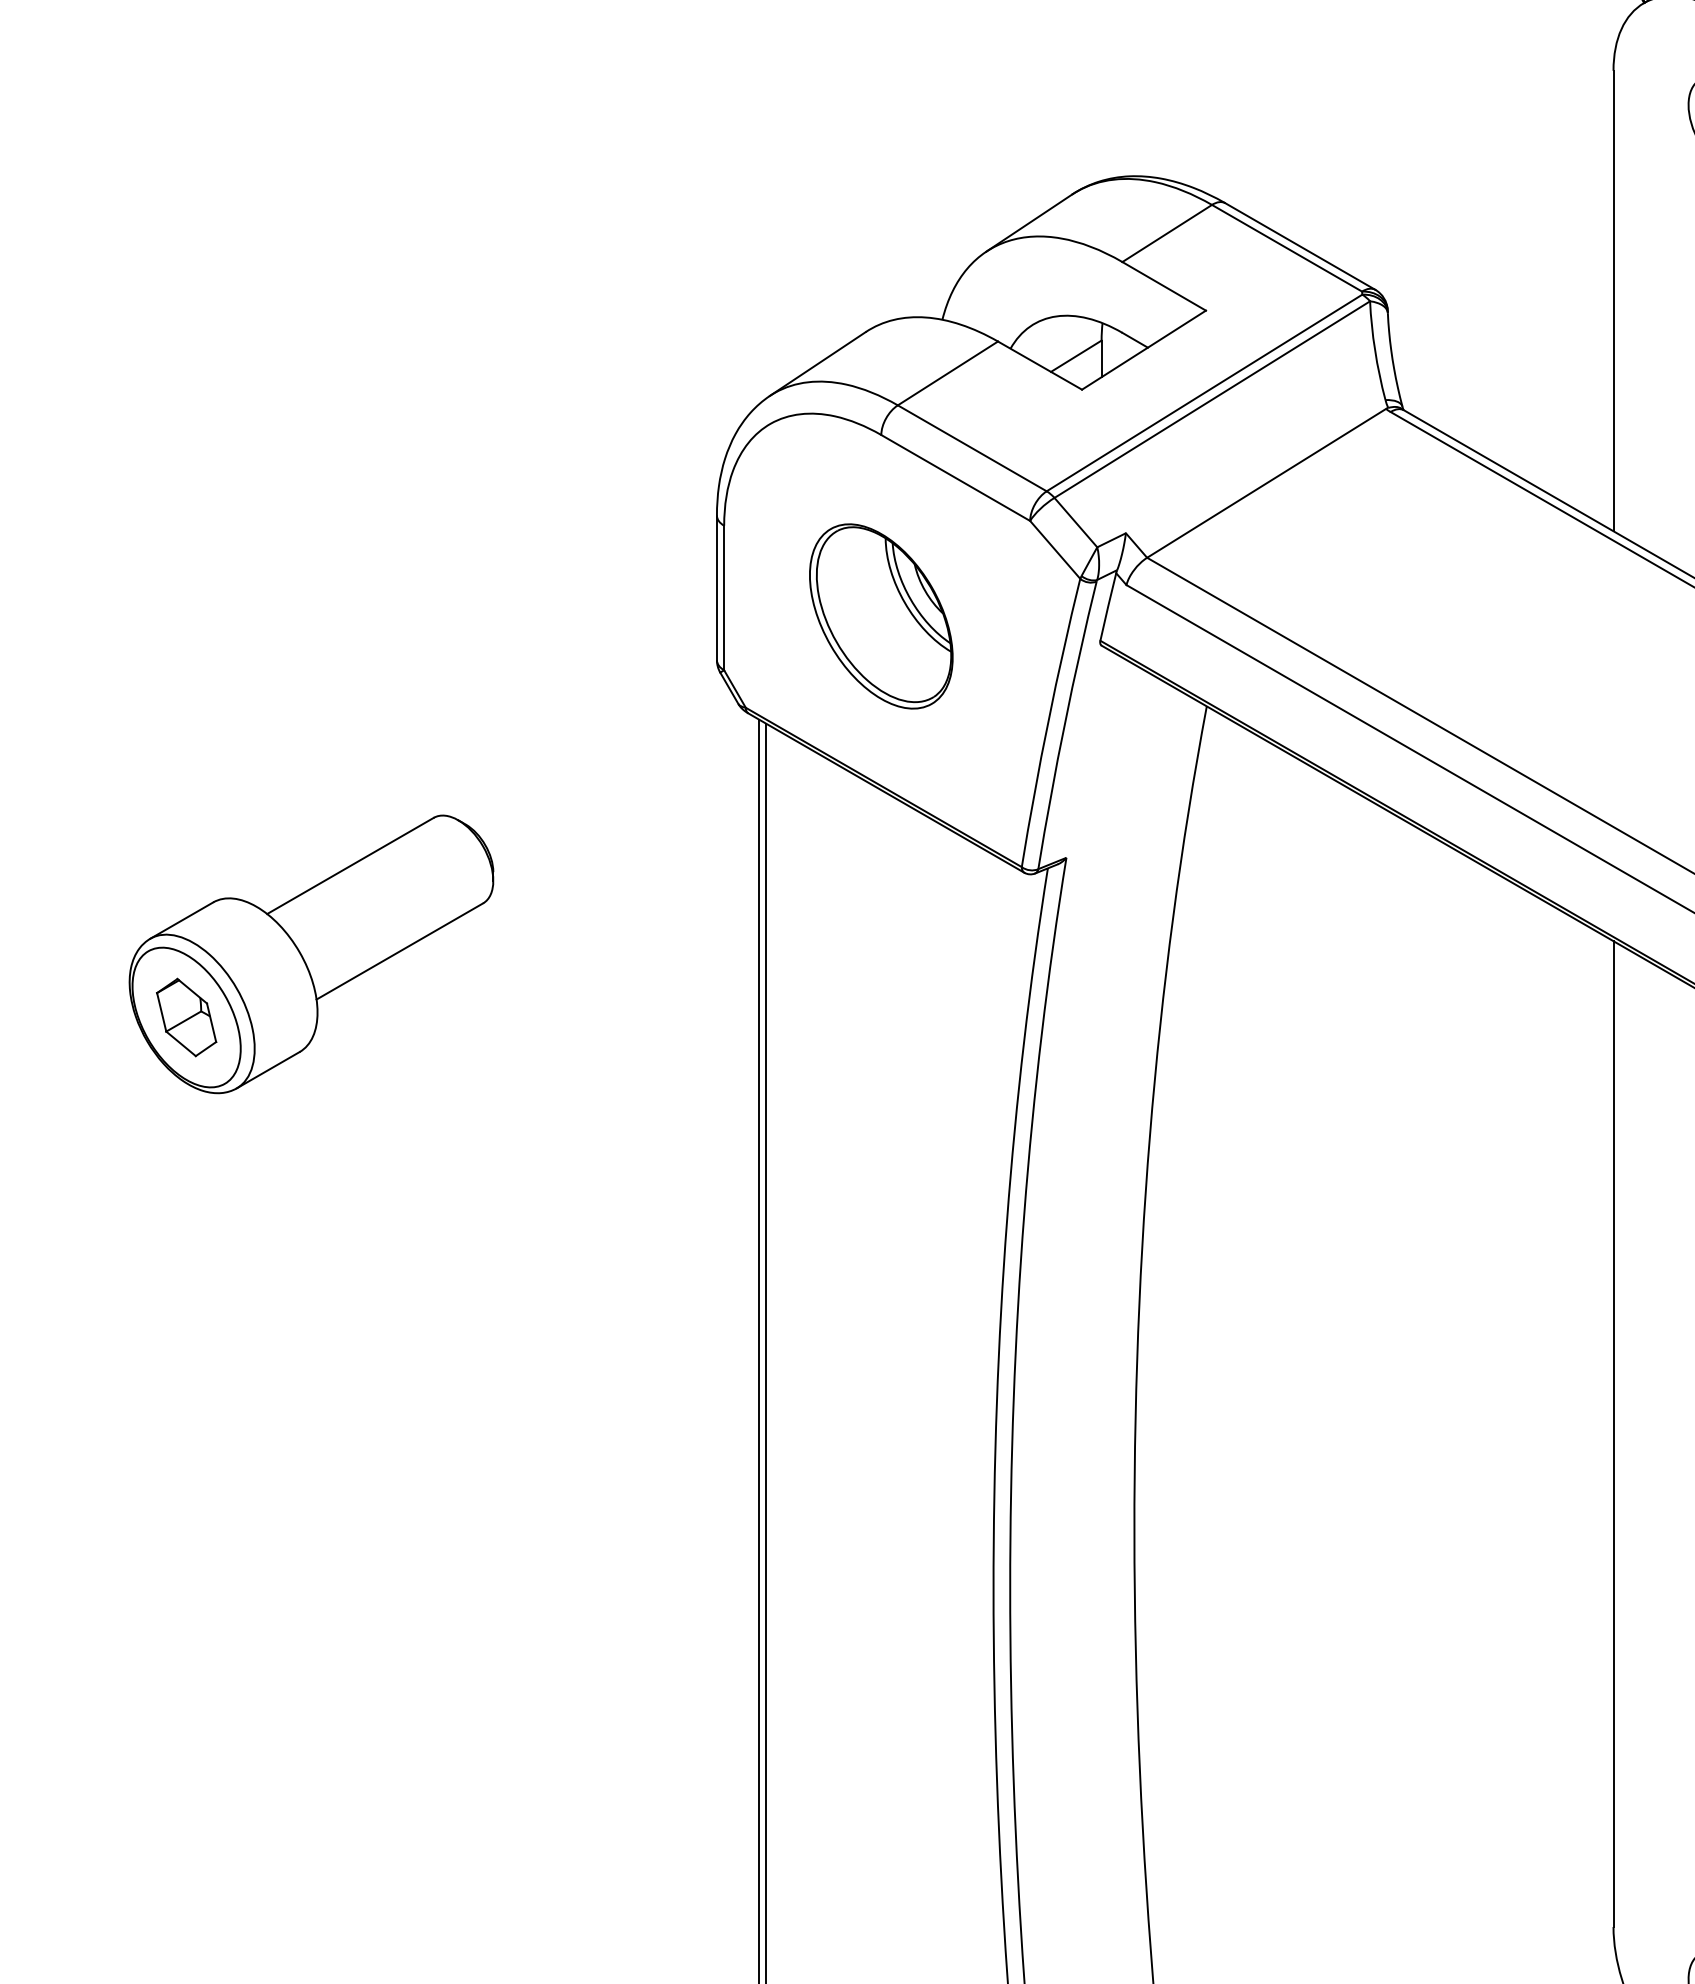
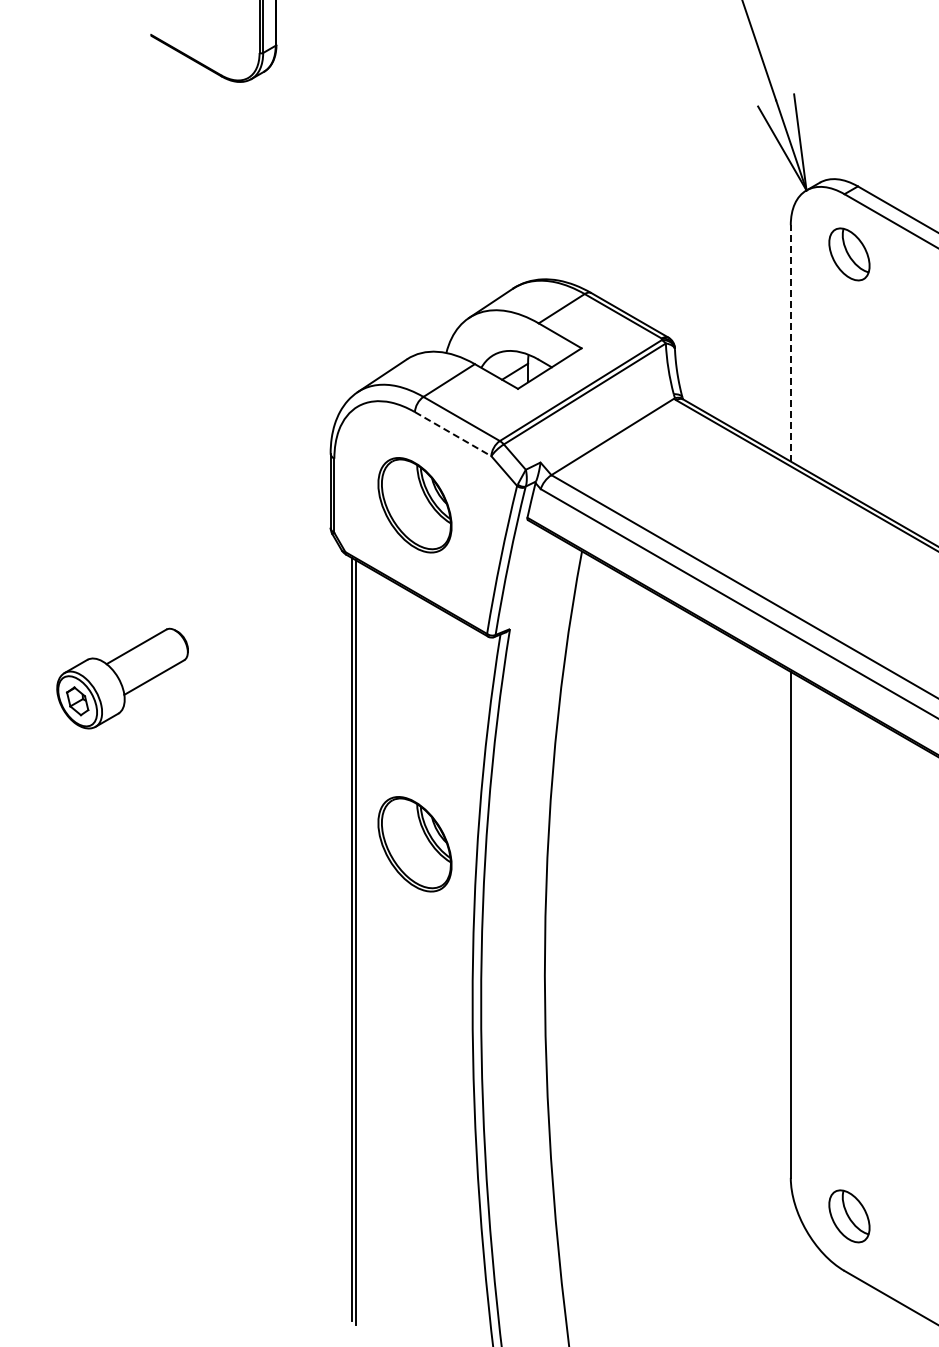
line: (1612, 299) -> (790, 342), solid -> dashed
line: (956, 478) -> (453, 434), solid -> dashed
part: (311, 954) -> (122, 678), size x0.7
part: (880, 1277) -> (414, 844), added

